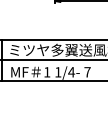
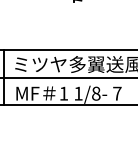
text: (71, 72) -> (96, 93), 1/4- -> 1/8-

